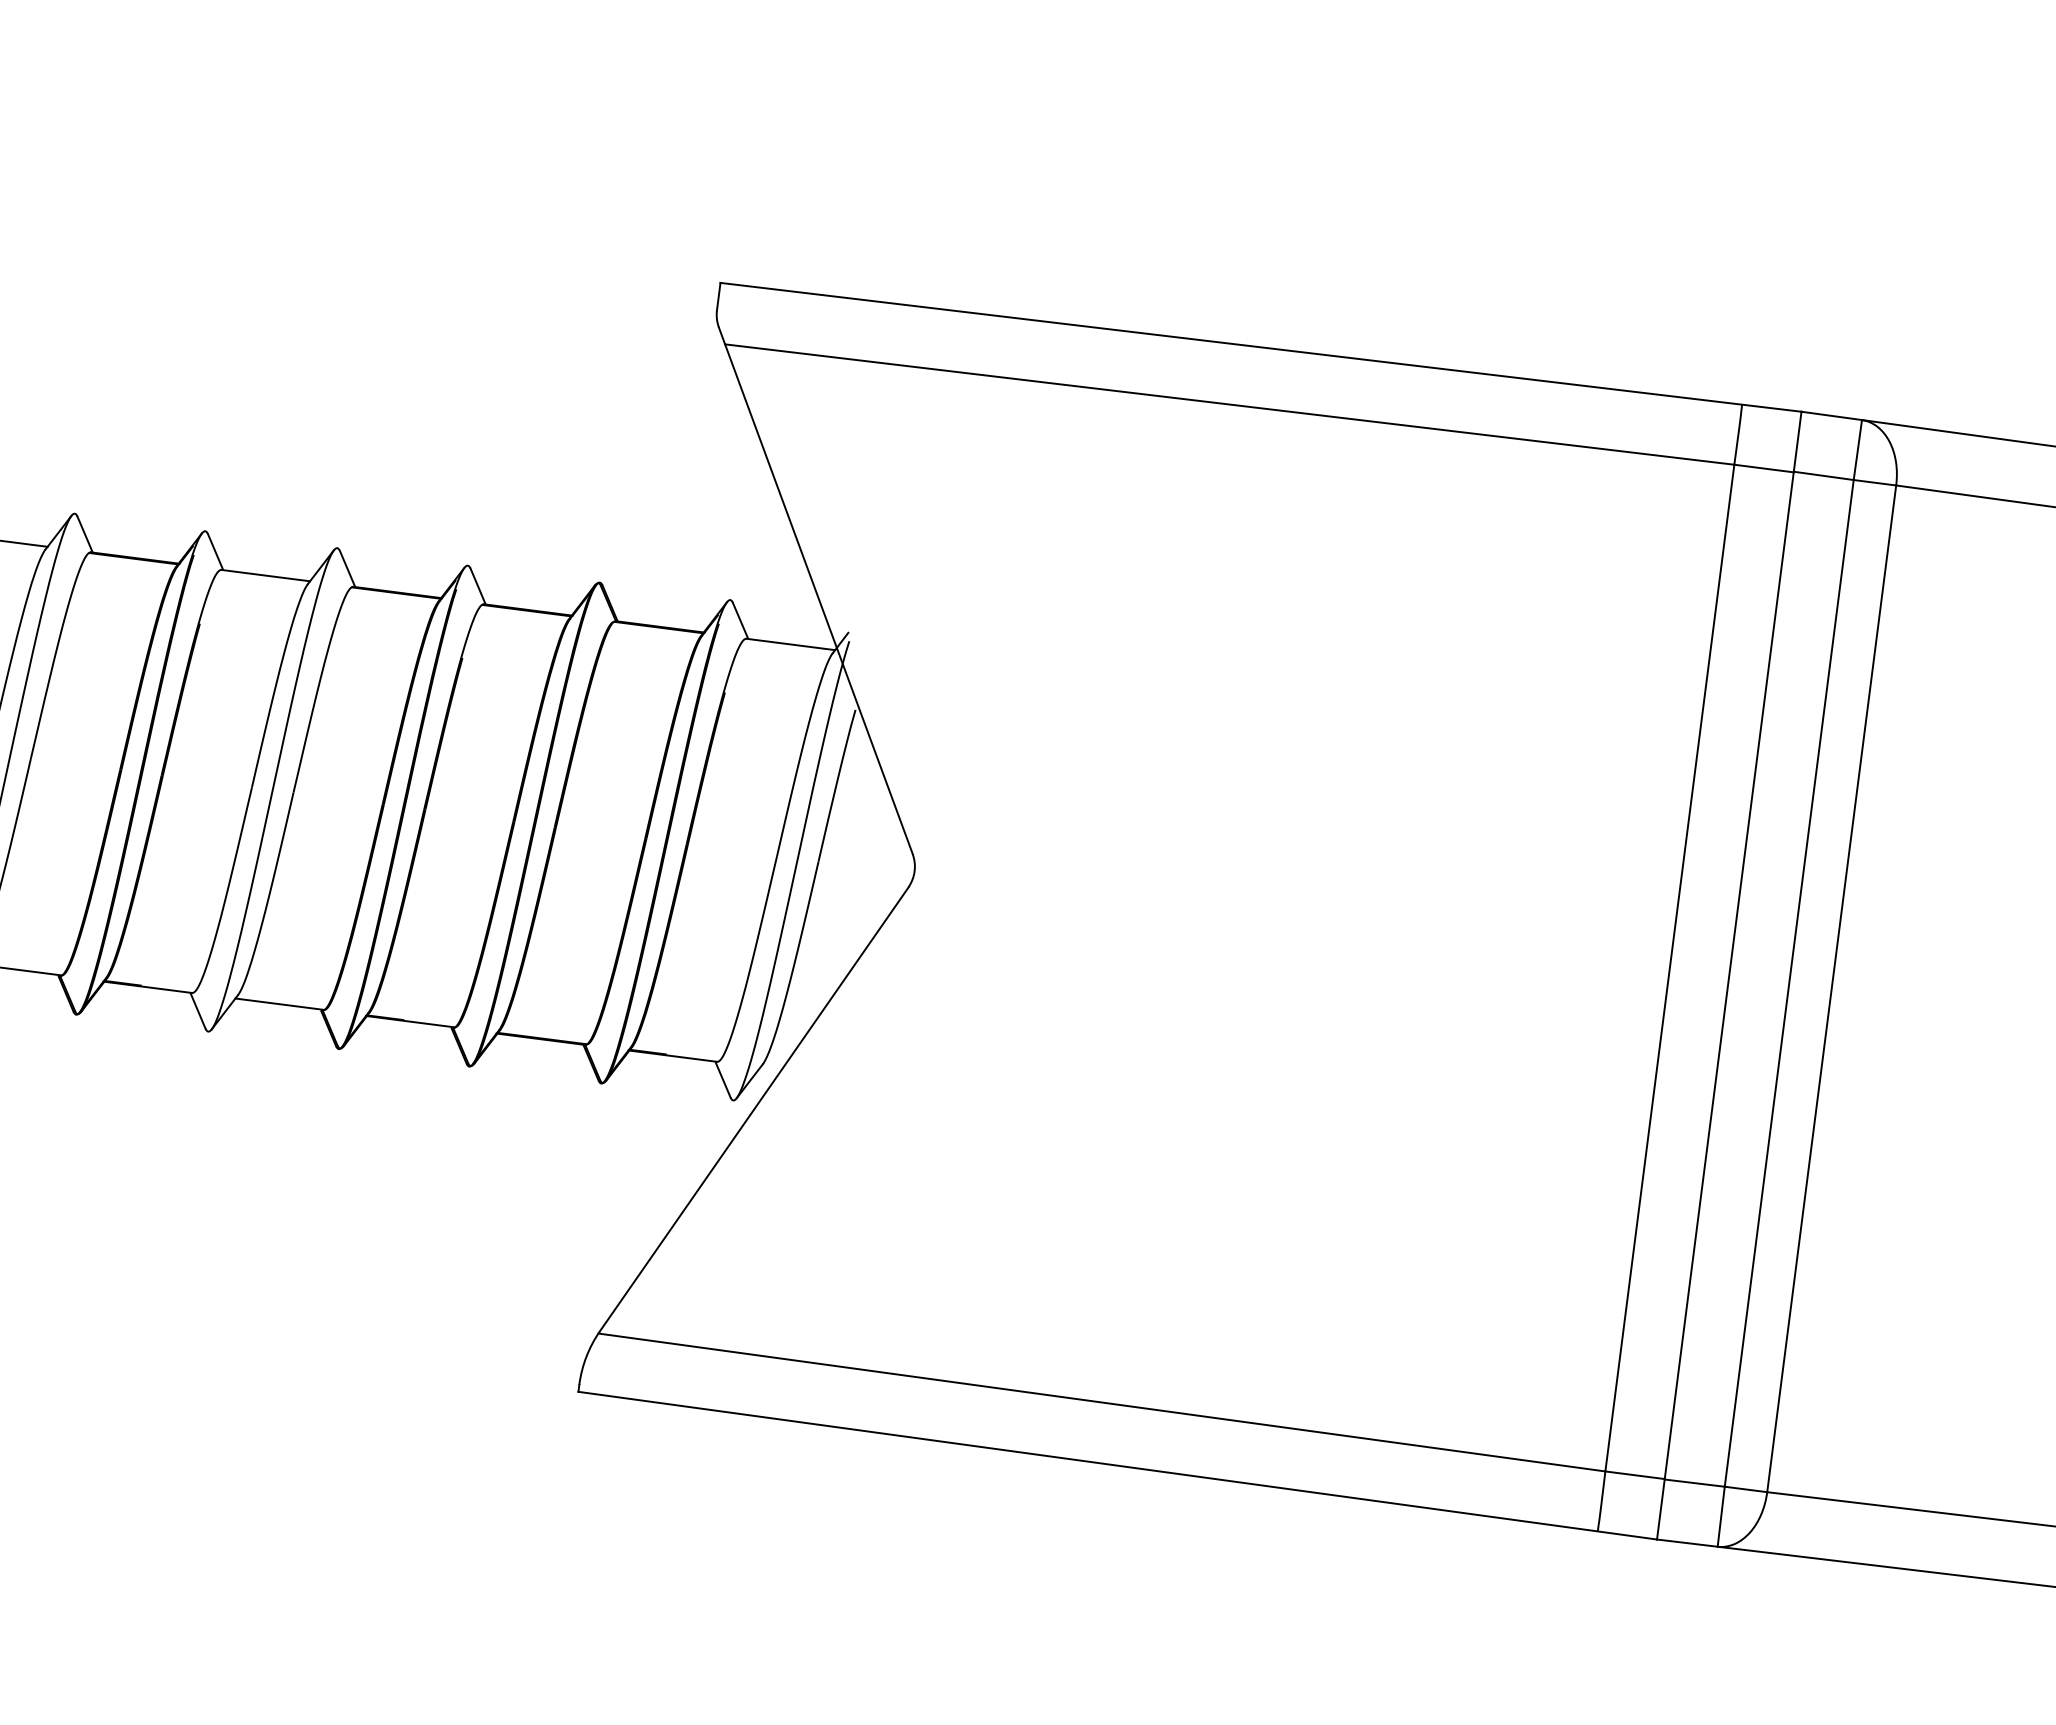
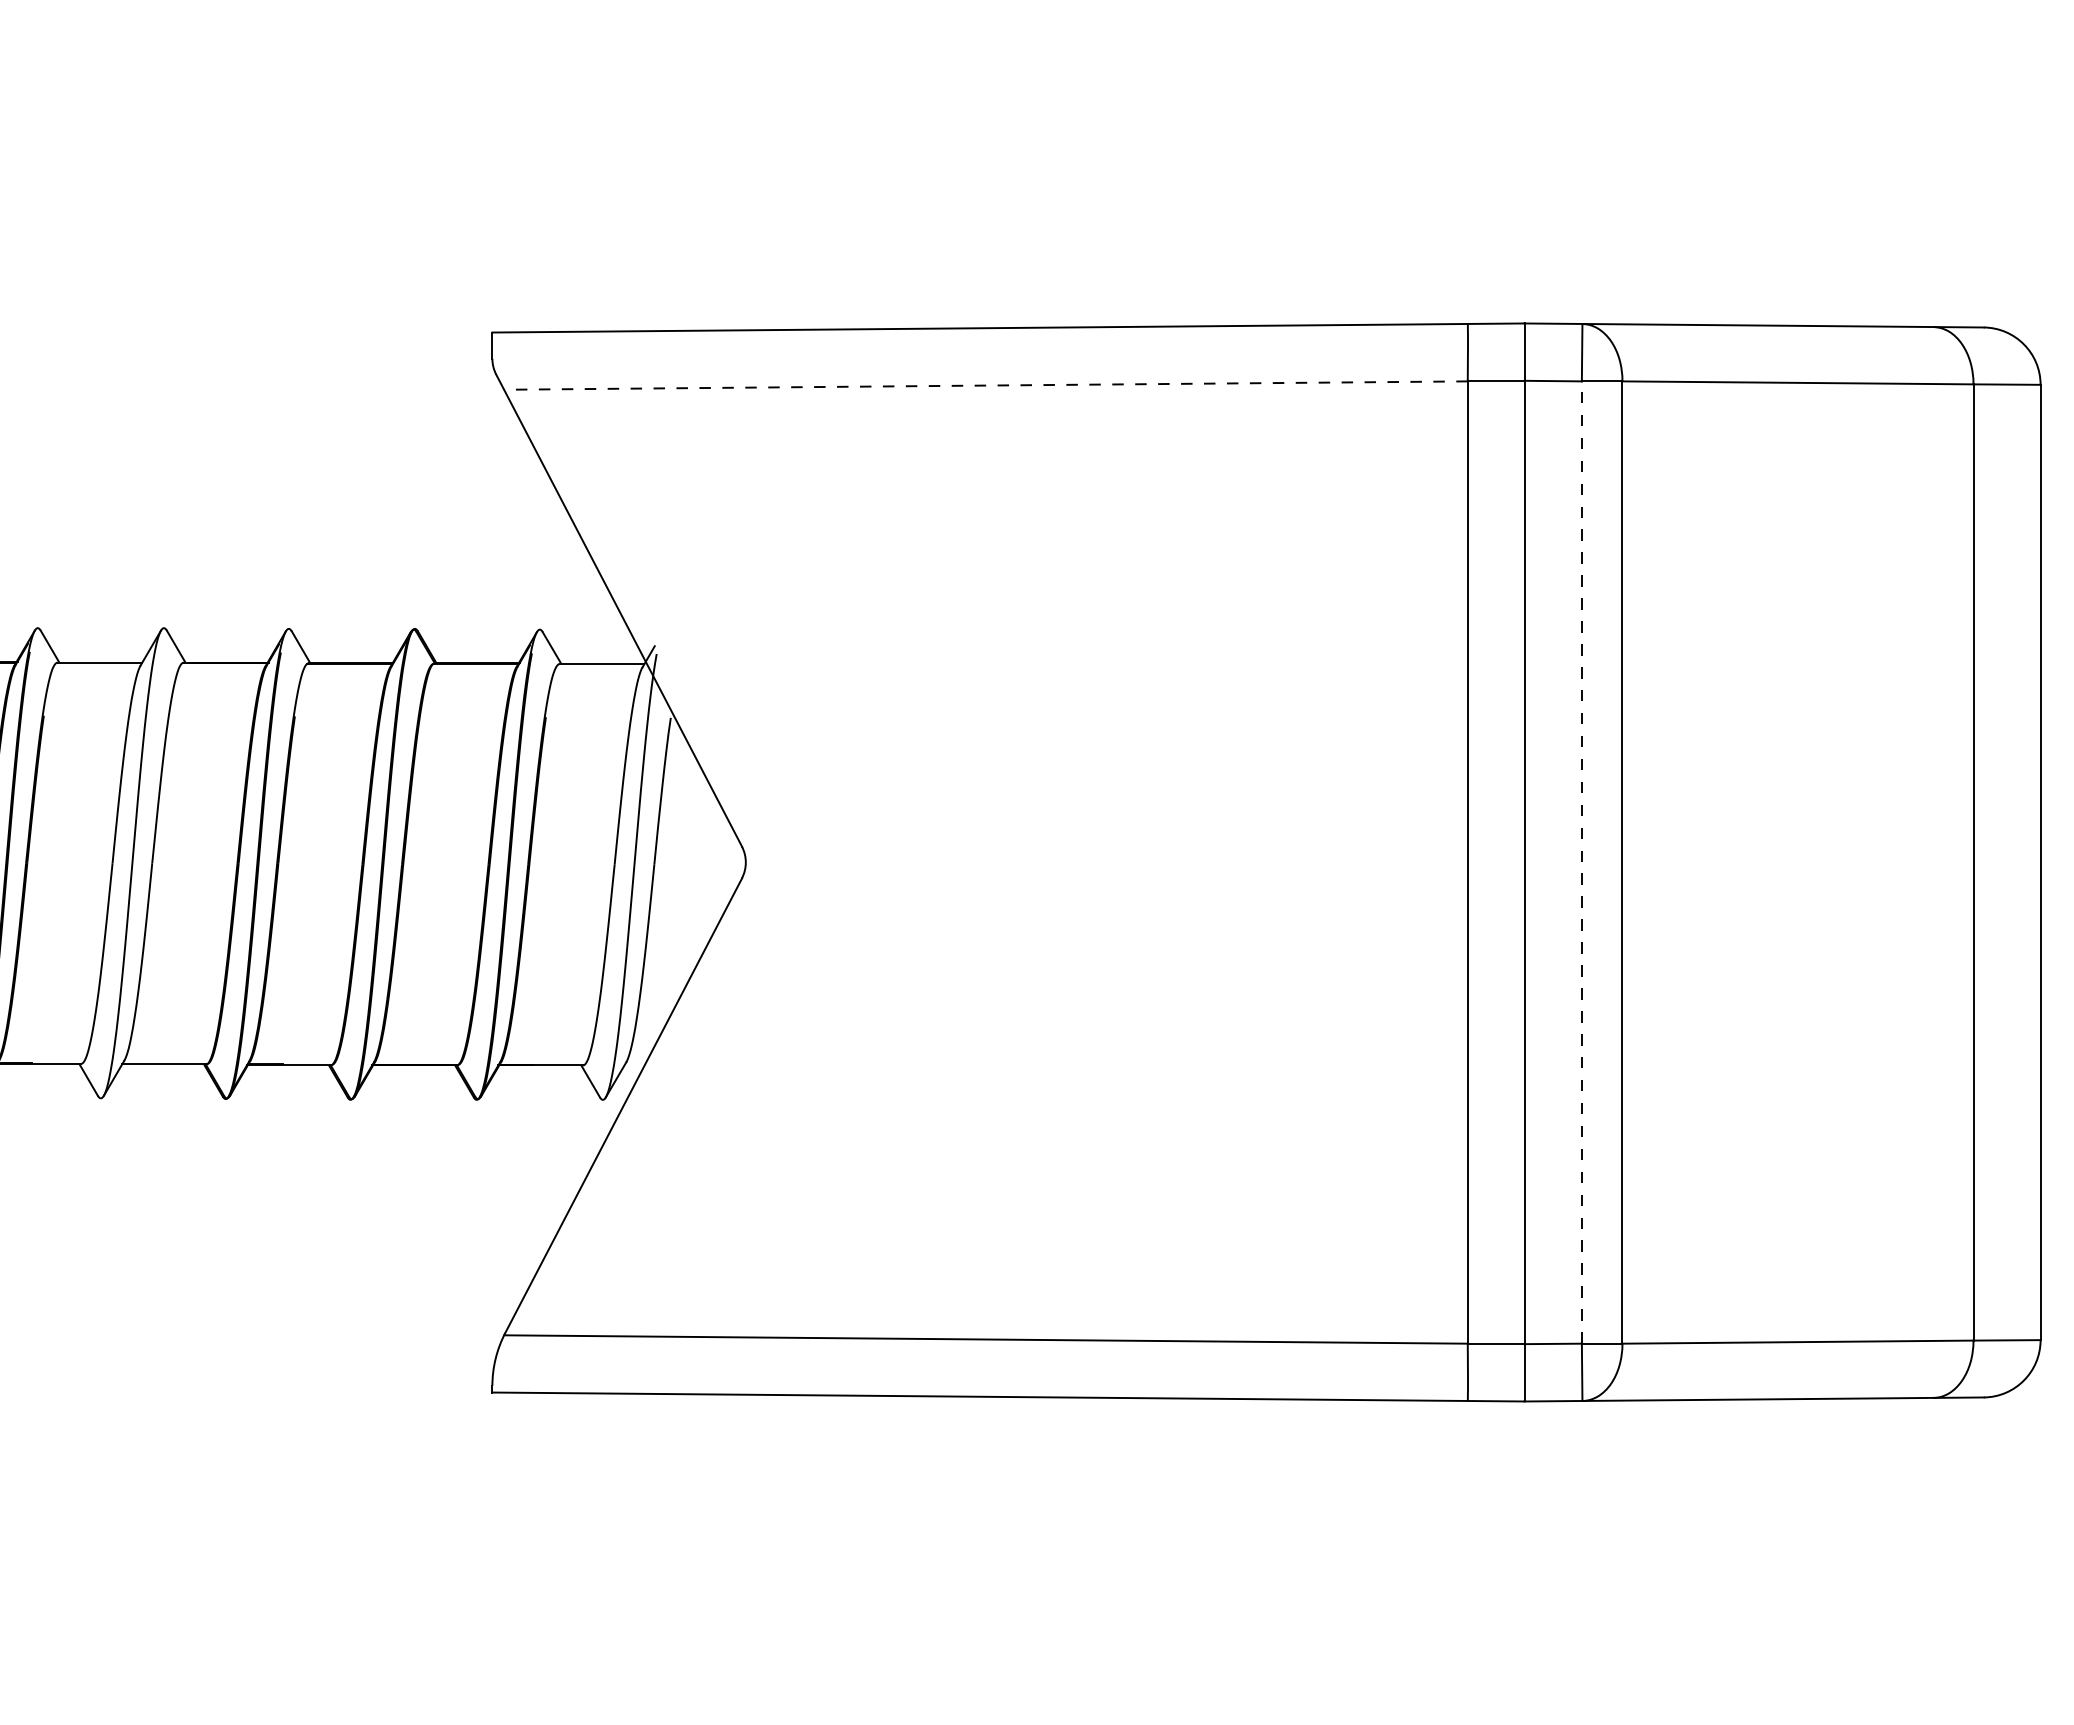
line: (1229, 404) -> (985, 385), solid -> dashed
line: (1788, 983) -> (1581, 862), solid -> dashed

